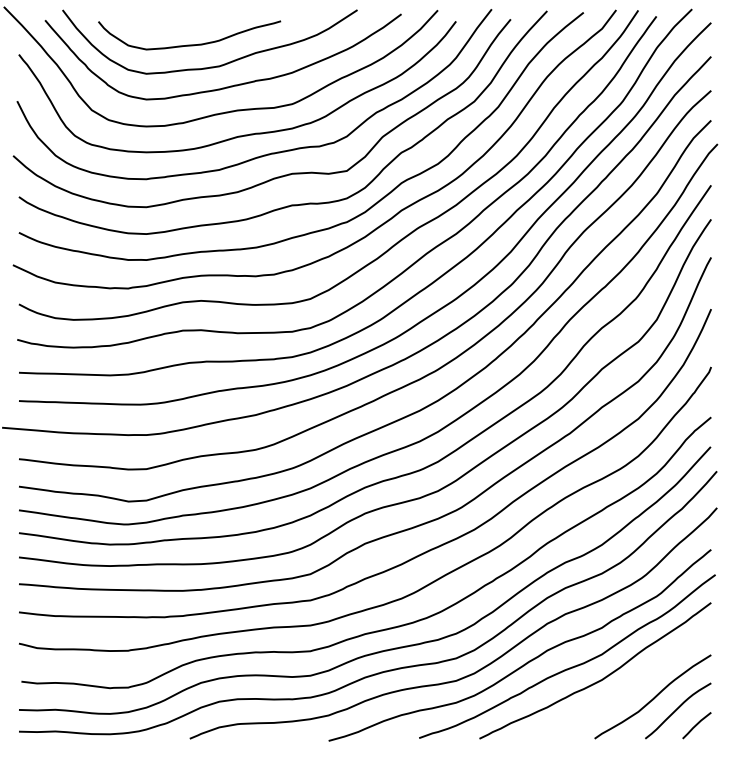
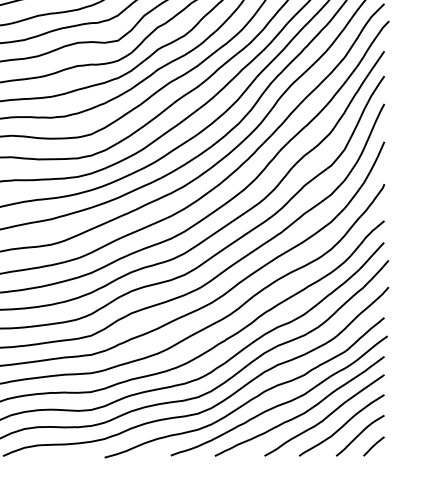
curve: (631, 685) -> (326, 417), added

